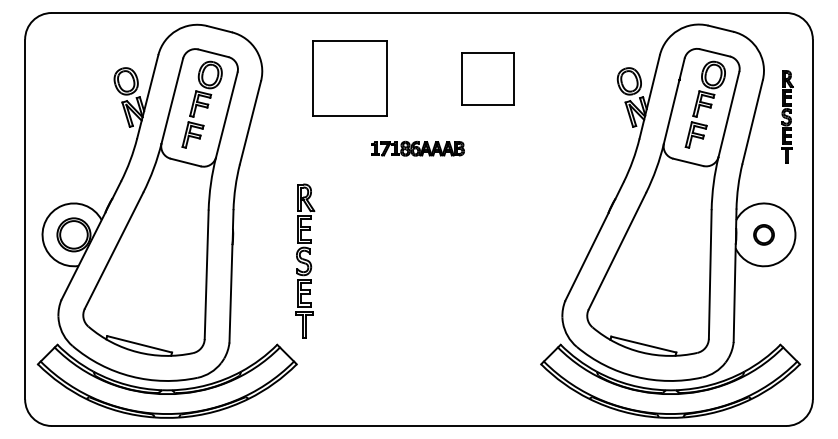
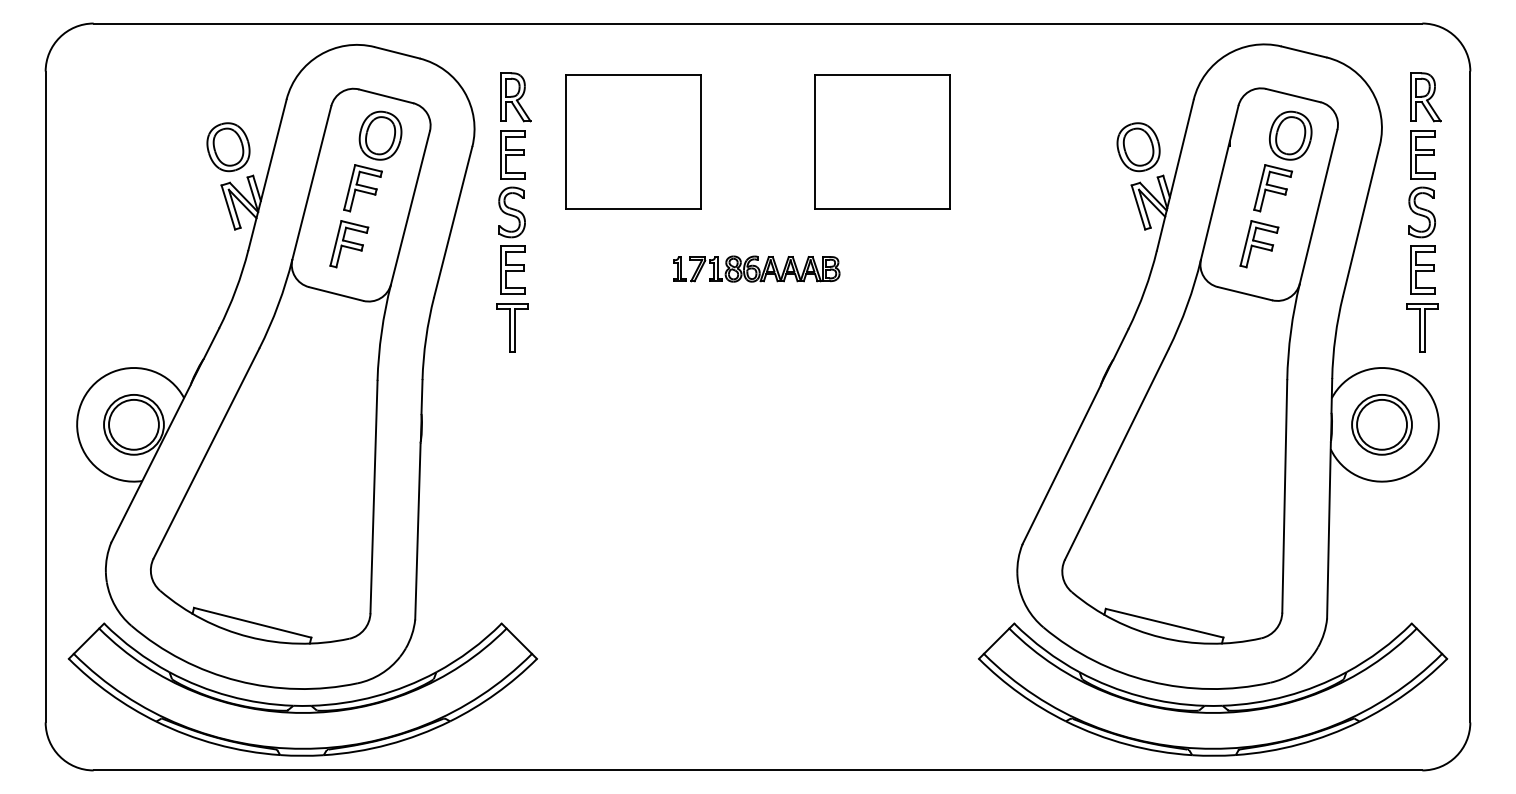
part: (487, 78) -> (881, 141), size x1.43
part: (787, 116) -> (1424, 210), size x1.67
part: (763, 234) -> (1381, 424), size x1.67
part: (305, 260) -> (514, 210), moved

